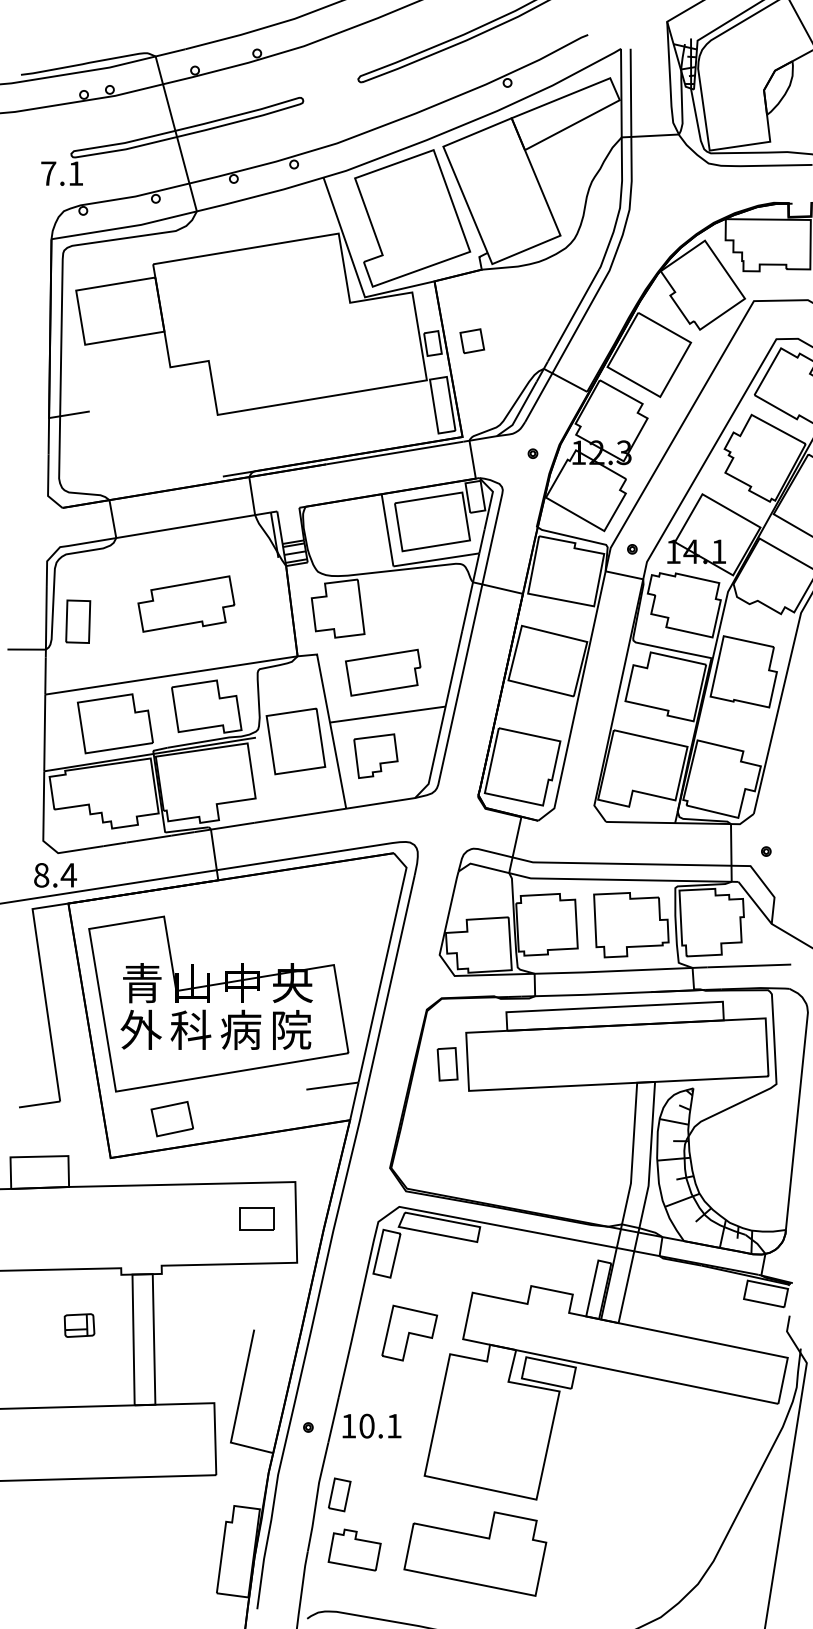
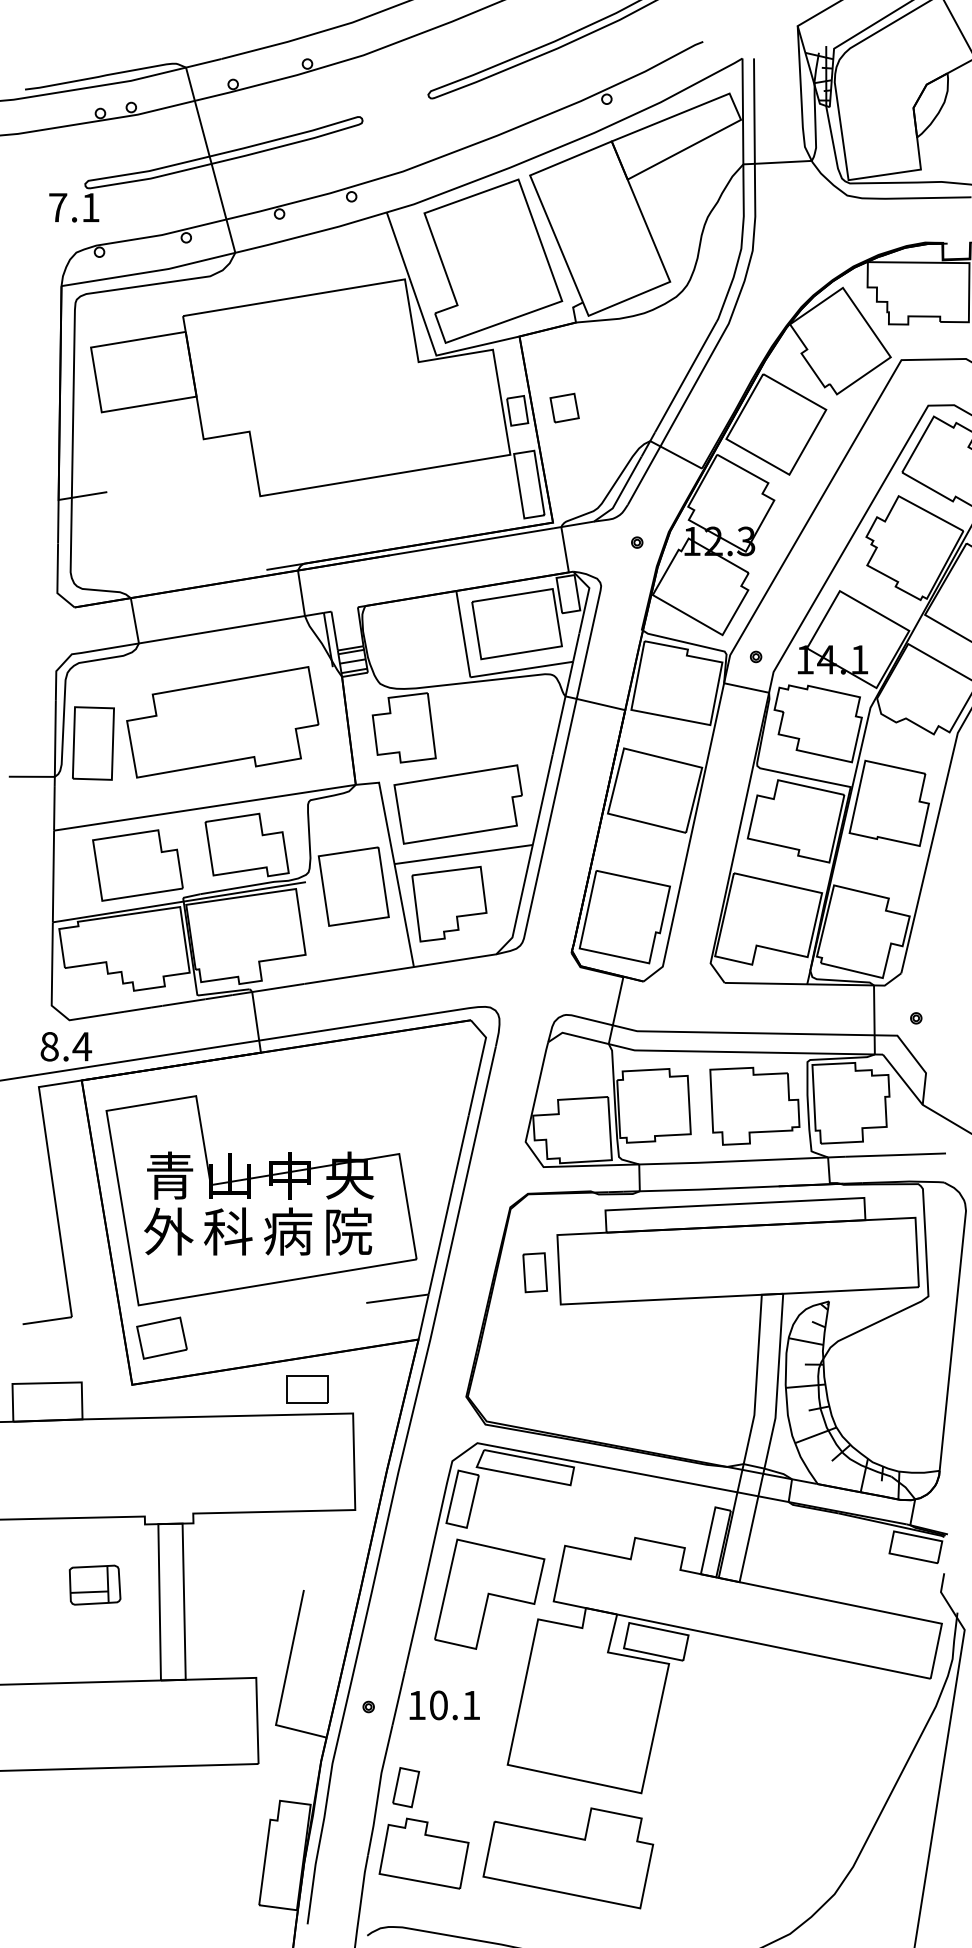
part: (186, 604) -> (222, 722), size x1.67
part: (78, 621) -> (93, 743), size x1.43
part: (382, 672) -> (457, 804), size x1.43
part: (375, 756) -> (449, 904), size x1.43
part: (171, 1118) -> (161, 1337), moved
part: (257, 1218) -> (307, 1389), moved
part: (79, 1325) -> (94, 1584), size x1.43
part: (409, 1332) -> (489, 1593), size x1.67
part: (354, 1550) -> (423, 1853), size x1.43

